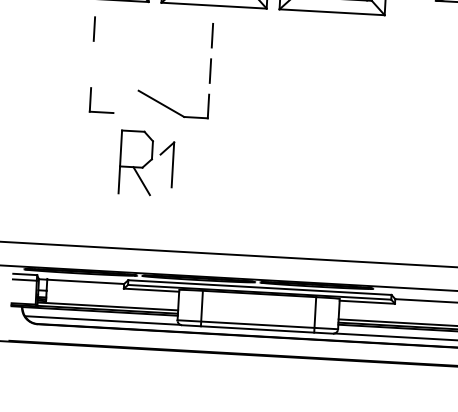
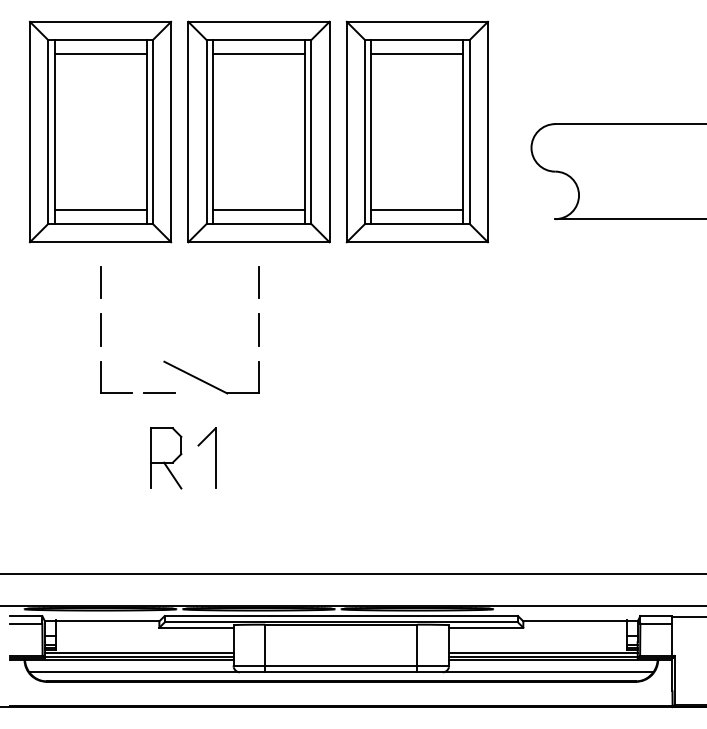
line: (92, 64) -> (100, 329), added
line: (133, 114) -> (159, 393), added
part: (136, 162) -> (166, 458), size x0.71

